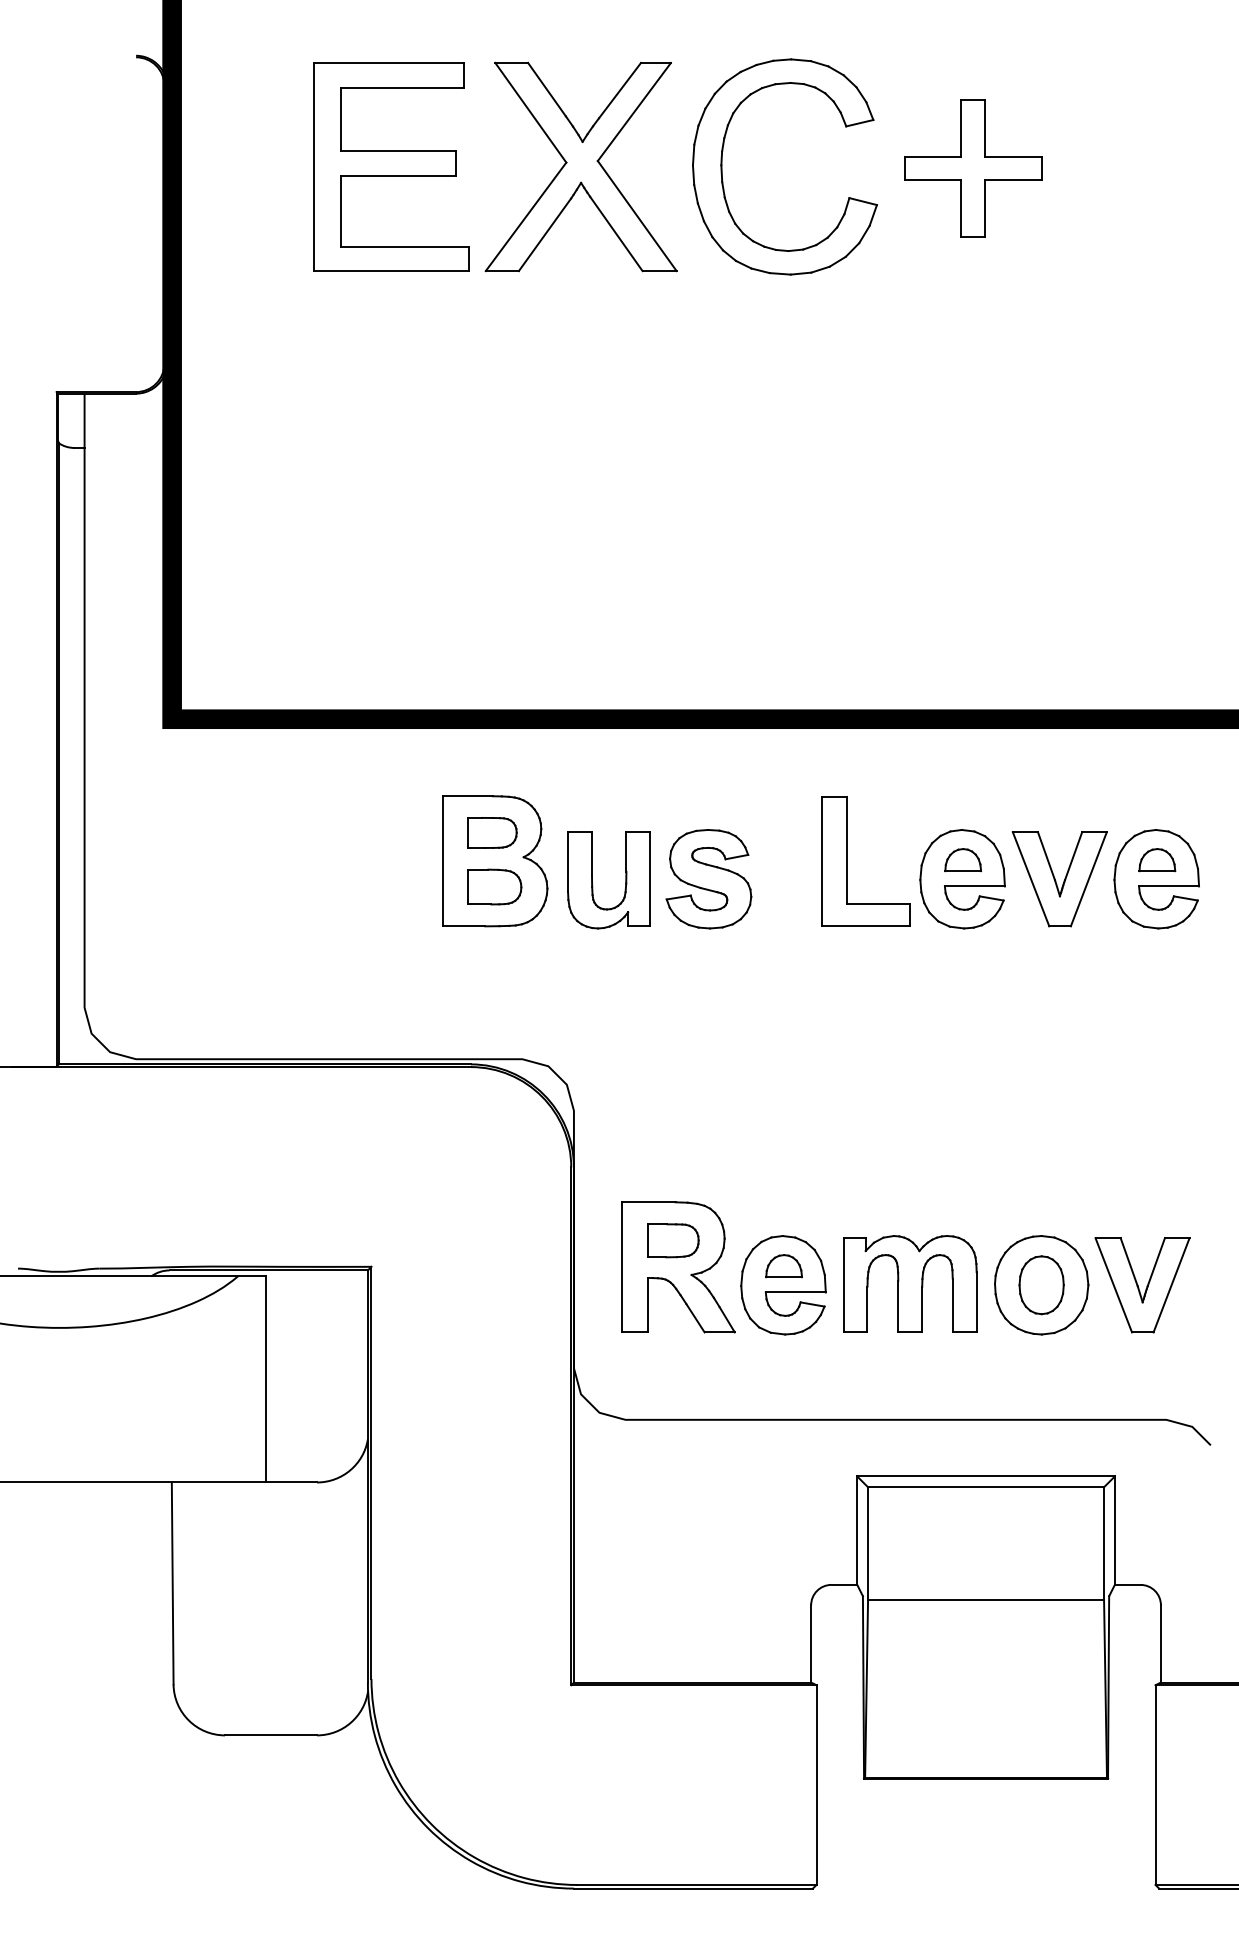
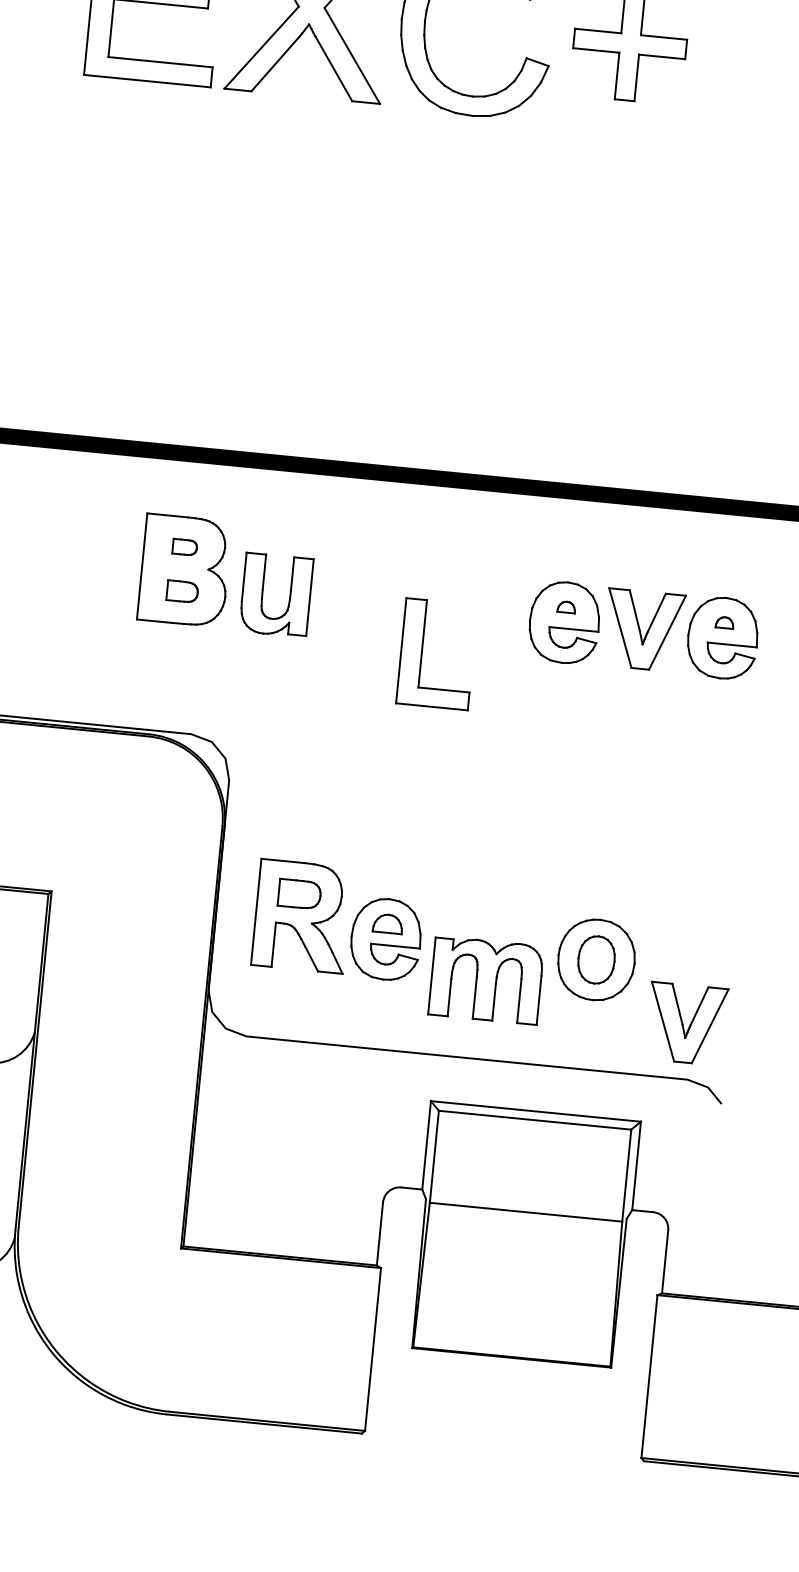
part: (492, 832) -> (185, 546), size x0.6
part: (963, 860) -> (566, 607), size x0.6
part: (1157, 860) -> (724, 622), size x0.6
part: (847, 861) -> (422, 652), moved
part: (708, 879) -> (357, 602), removed
part: (494, 886) -> (182, 591), size x0.7
part: (910, 1283) -> (486, 979), moved
part: (1142, 1285) -> (686, 1024), moved

